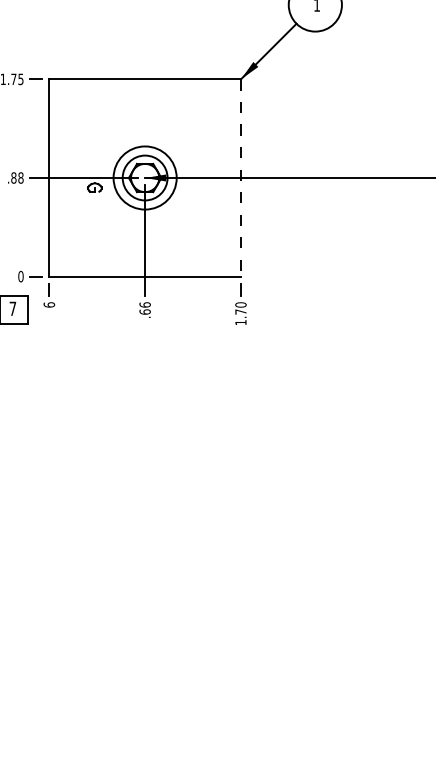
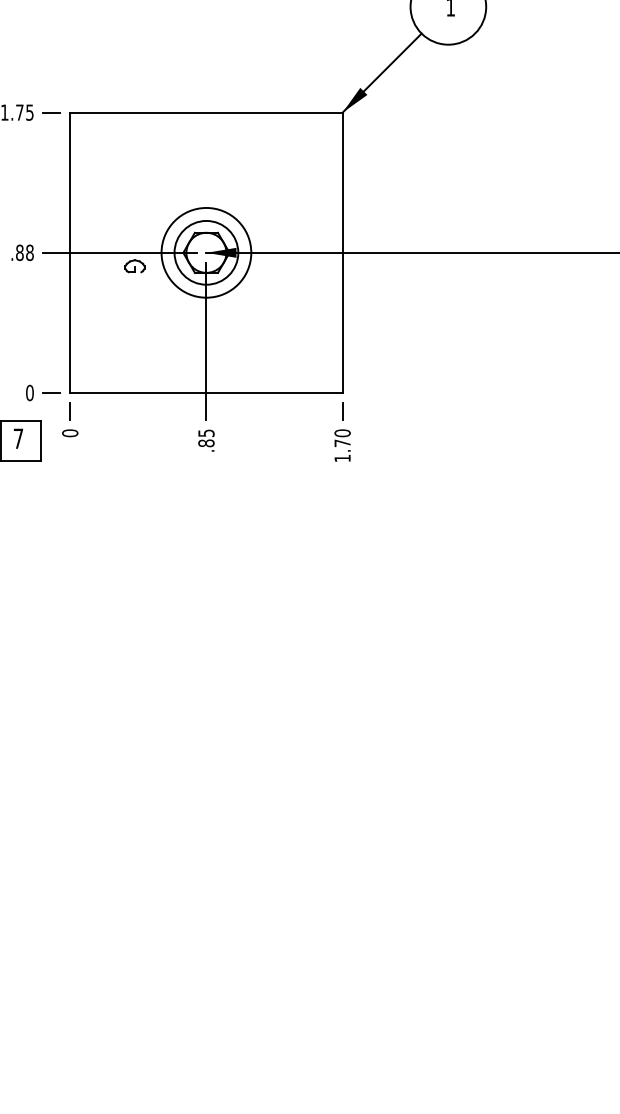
line: (240, 178) -> (342, 253), dashed -> solid
text: (48, 304) -> (69, 432), 6 -> 0
text: (145, 308) -> (206, 438), .66 -> .85

